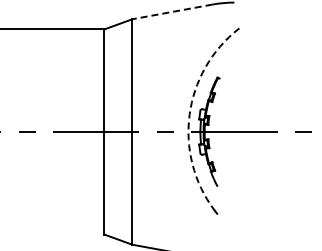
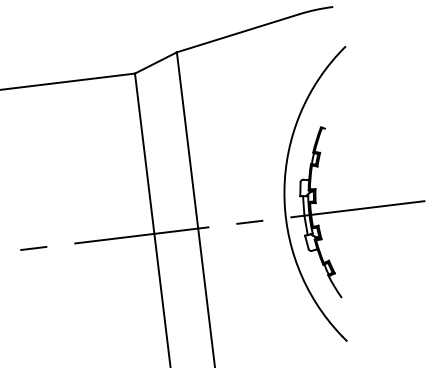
line: (172, 11) -> (238, 32), dashed -> solid
arc: (189, 114) -> (284, 190), dashed -> solid

